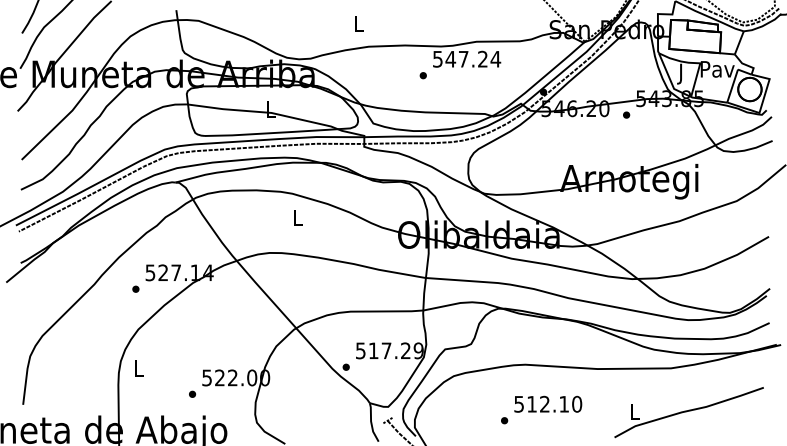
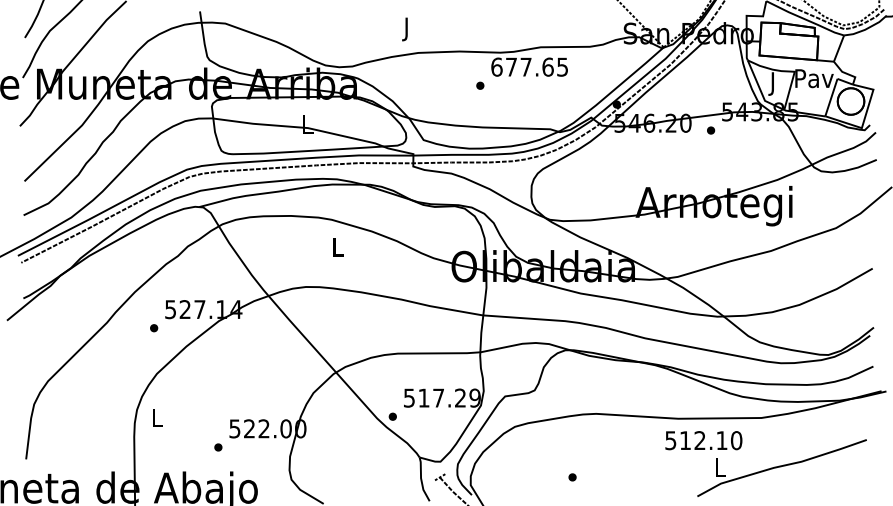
text: (358, 25) -> (406, 28), L -> J
text: (467, 58) -> (530, 66), 547.24 -> 677.65
text: (548, 403) -> (704, 439), moved

